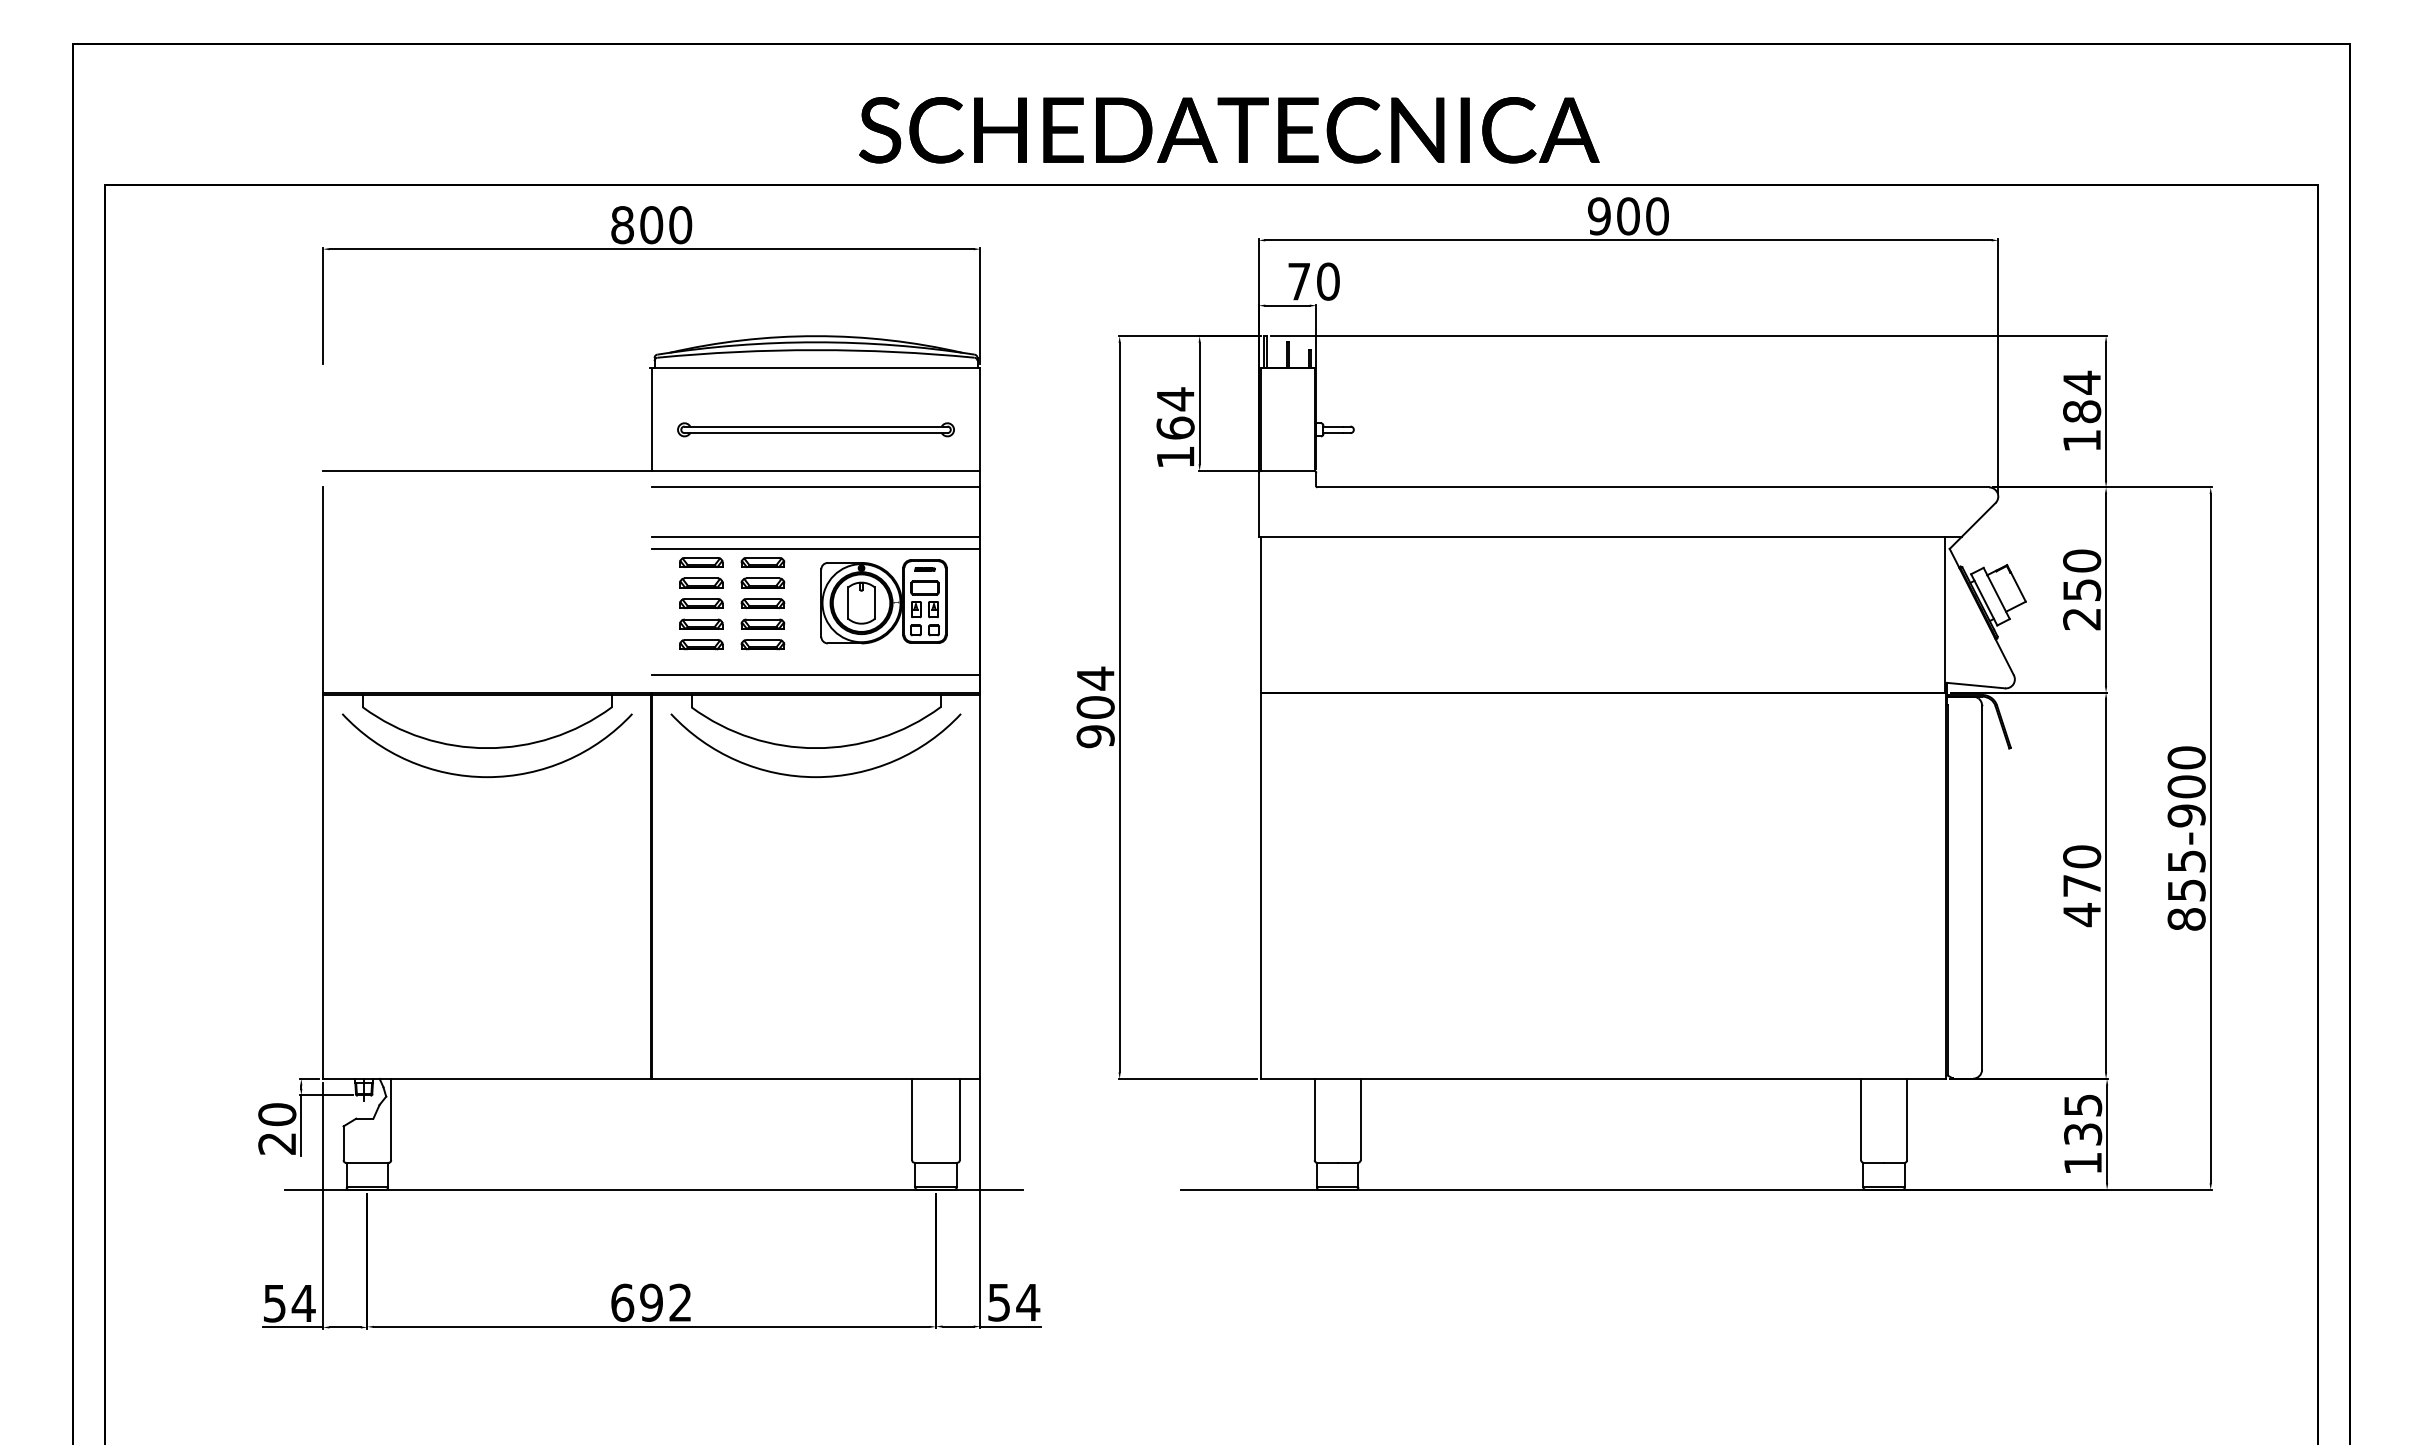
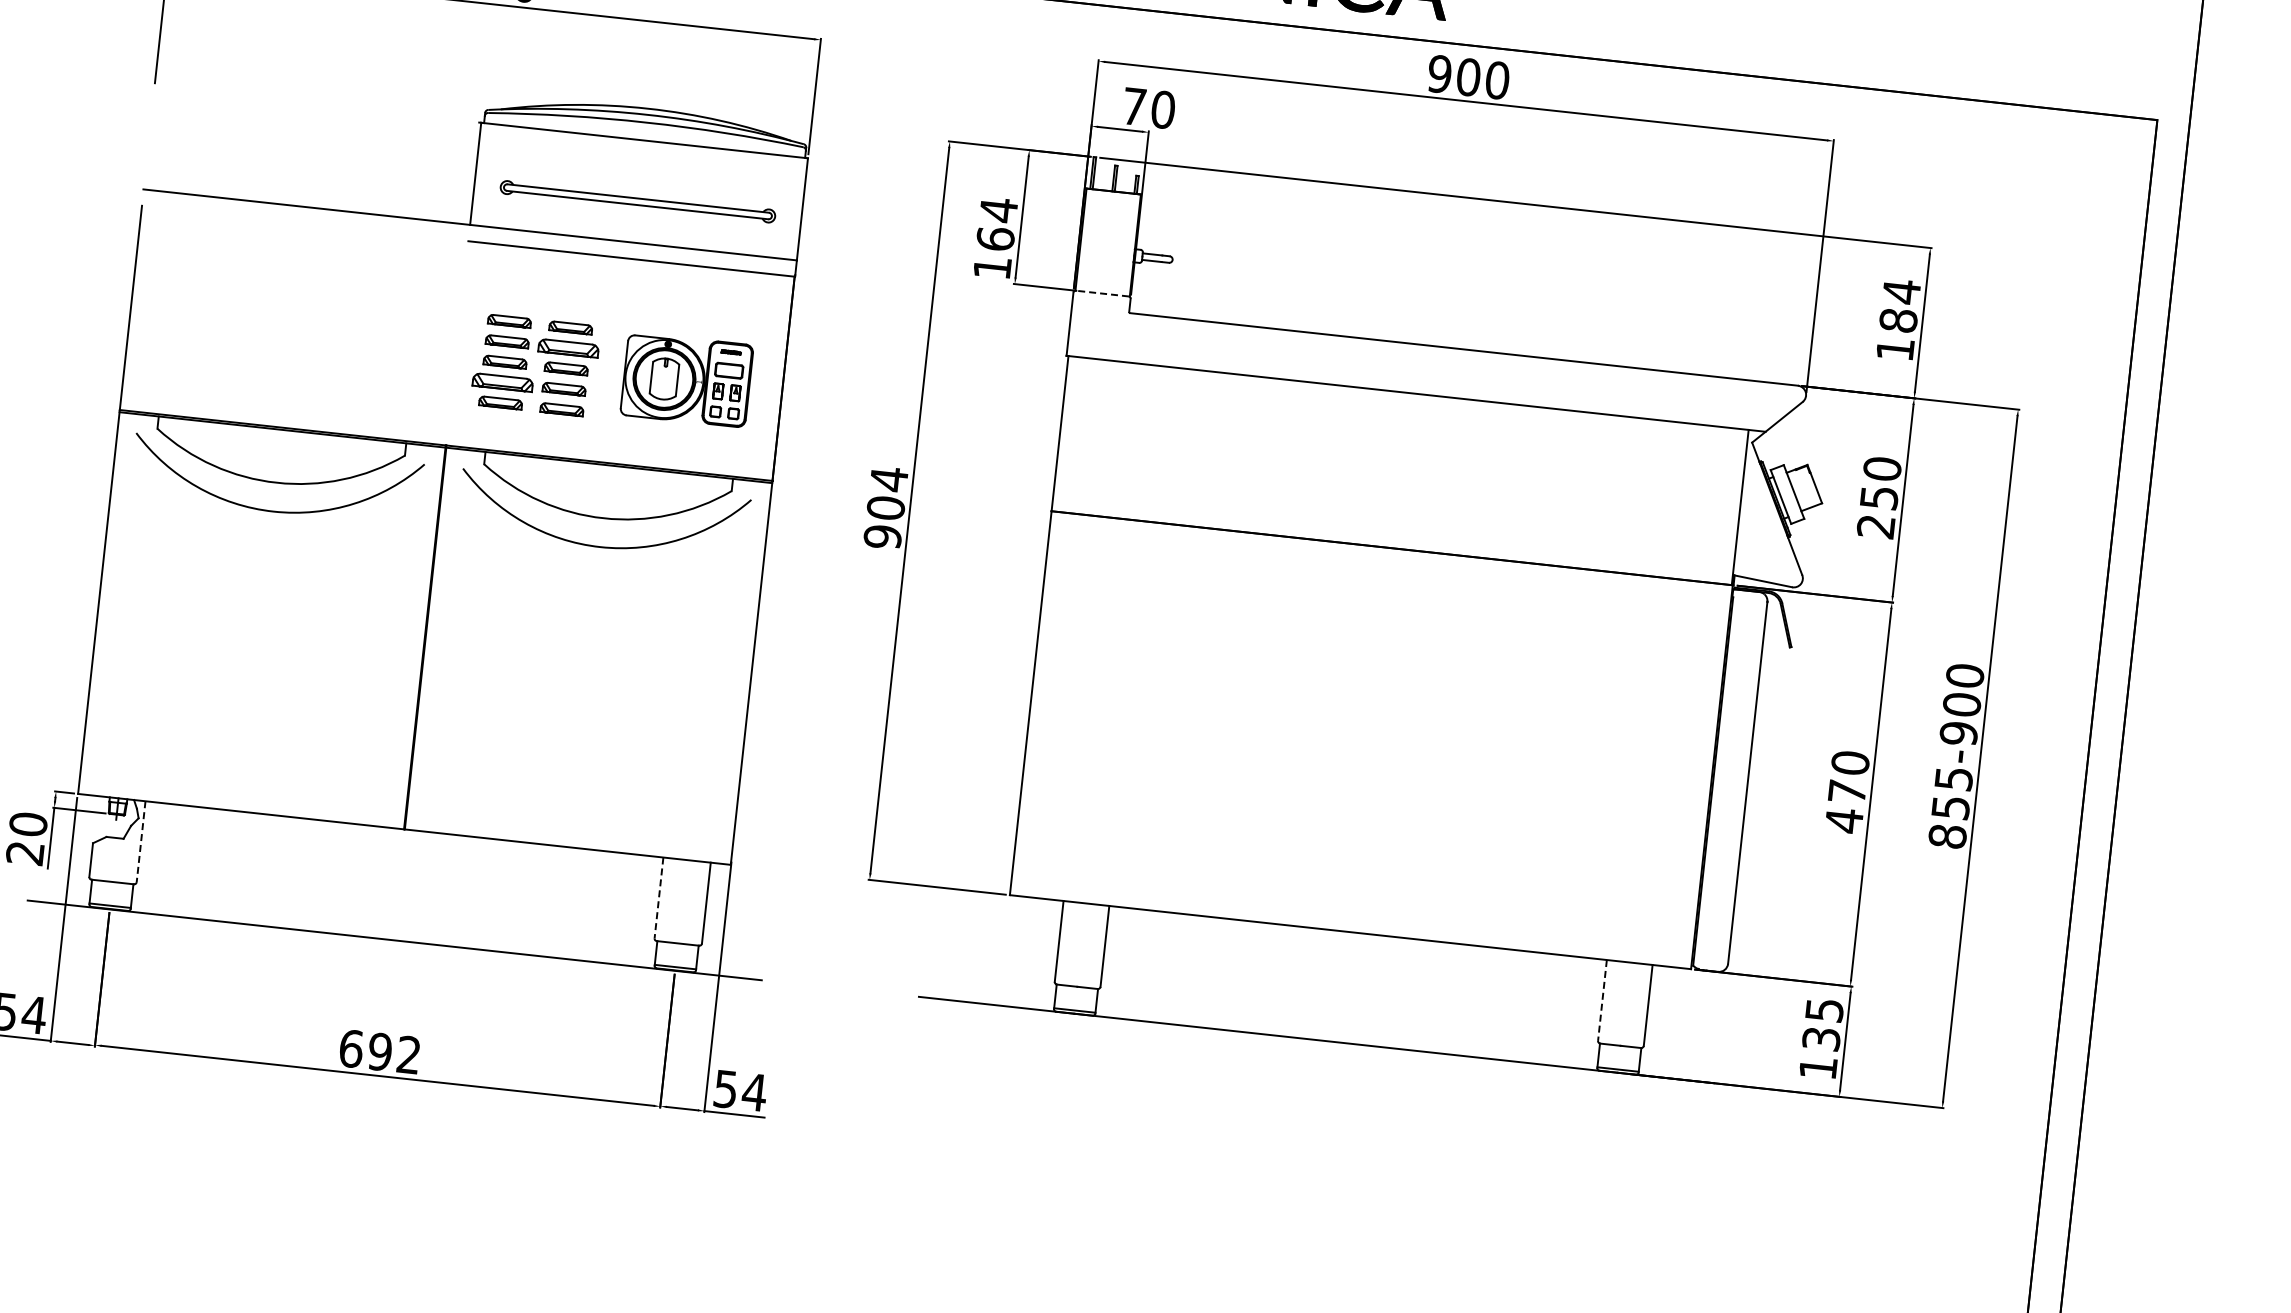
line: (1287, 470) -> (1102, 293), solid -> dashed
line: (815, 536) -> (625, 307), removed
line: (815, 548) -> (624, 319), removed
part: (762, 582) -> (568, 347), size x1.4
part: (701, 623) -> (503, 381), size x1.4
line: (815, 674) -> (610, 444), removed
line: (391, 1119) -> (141, 841), solid -> dashed
line: (912, 1119) -> (659, 897), solid -> dashed
line: (1861, 1119) -> (1602, 1000), solid -> dashed

